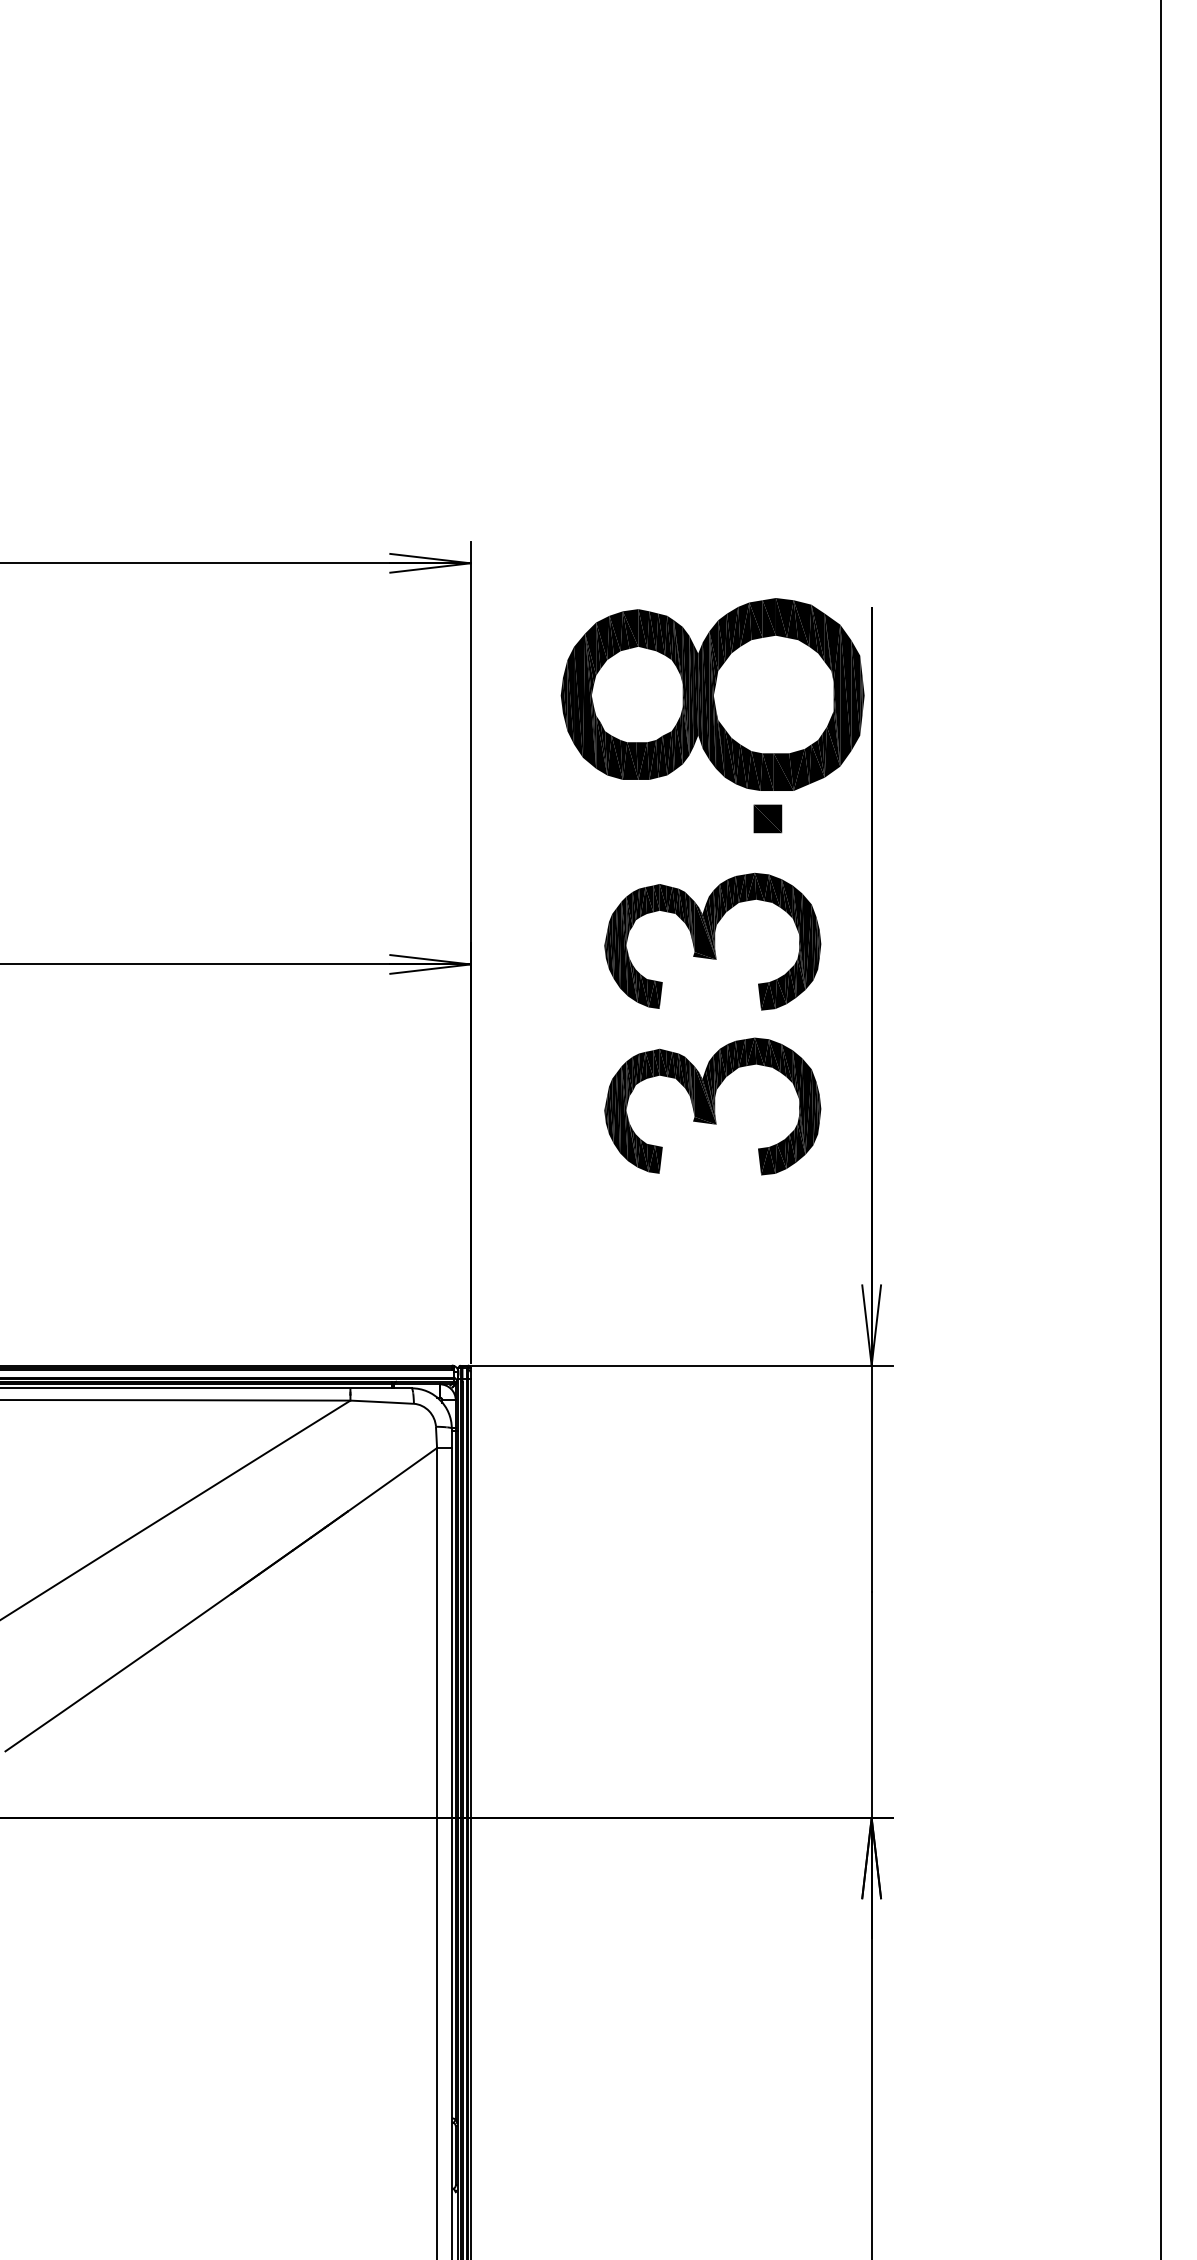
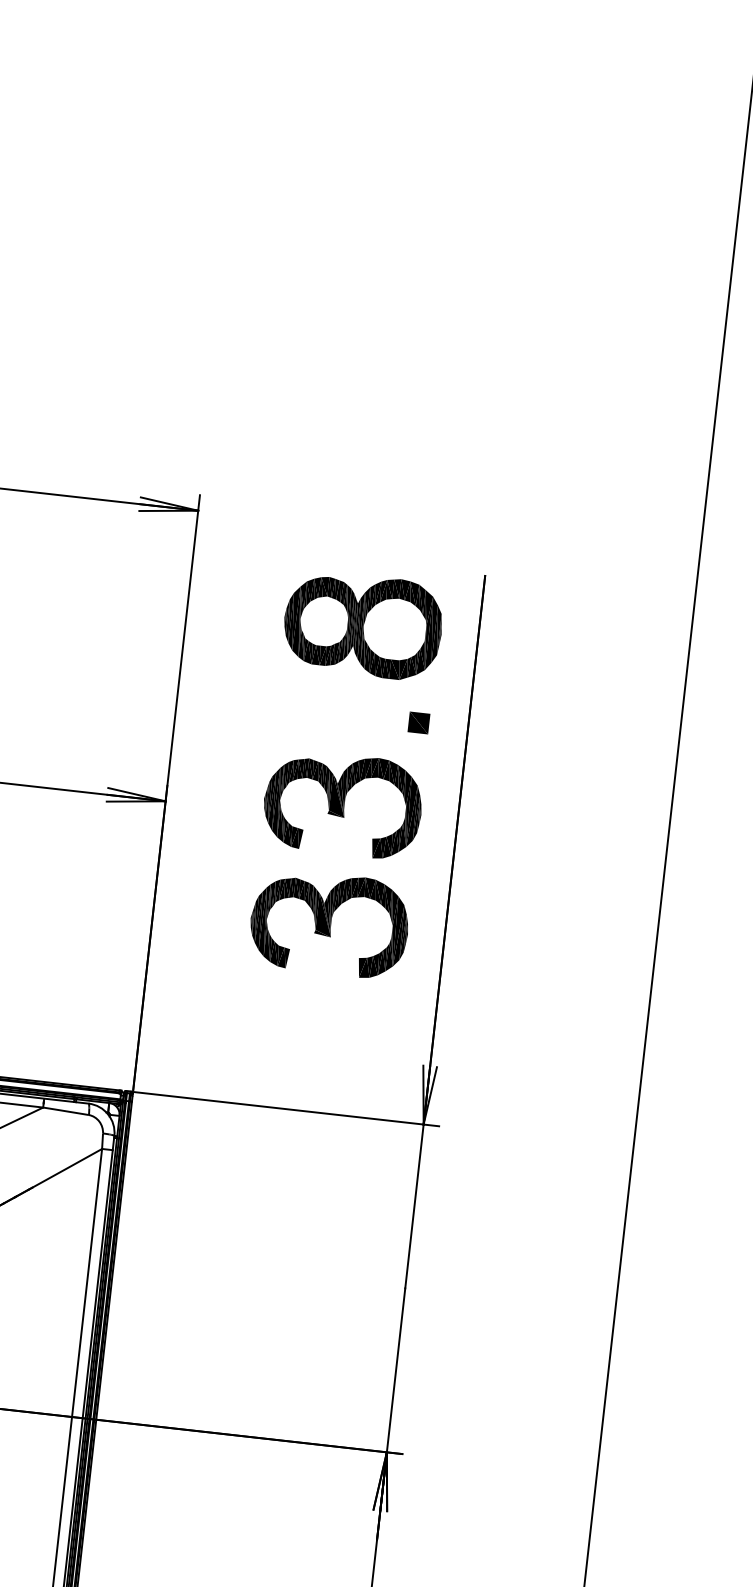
part: (712, 694) -> (362, 625), size x0.71
part: (767, 818) -> (418, 722), moved

